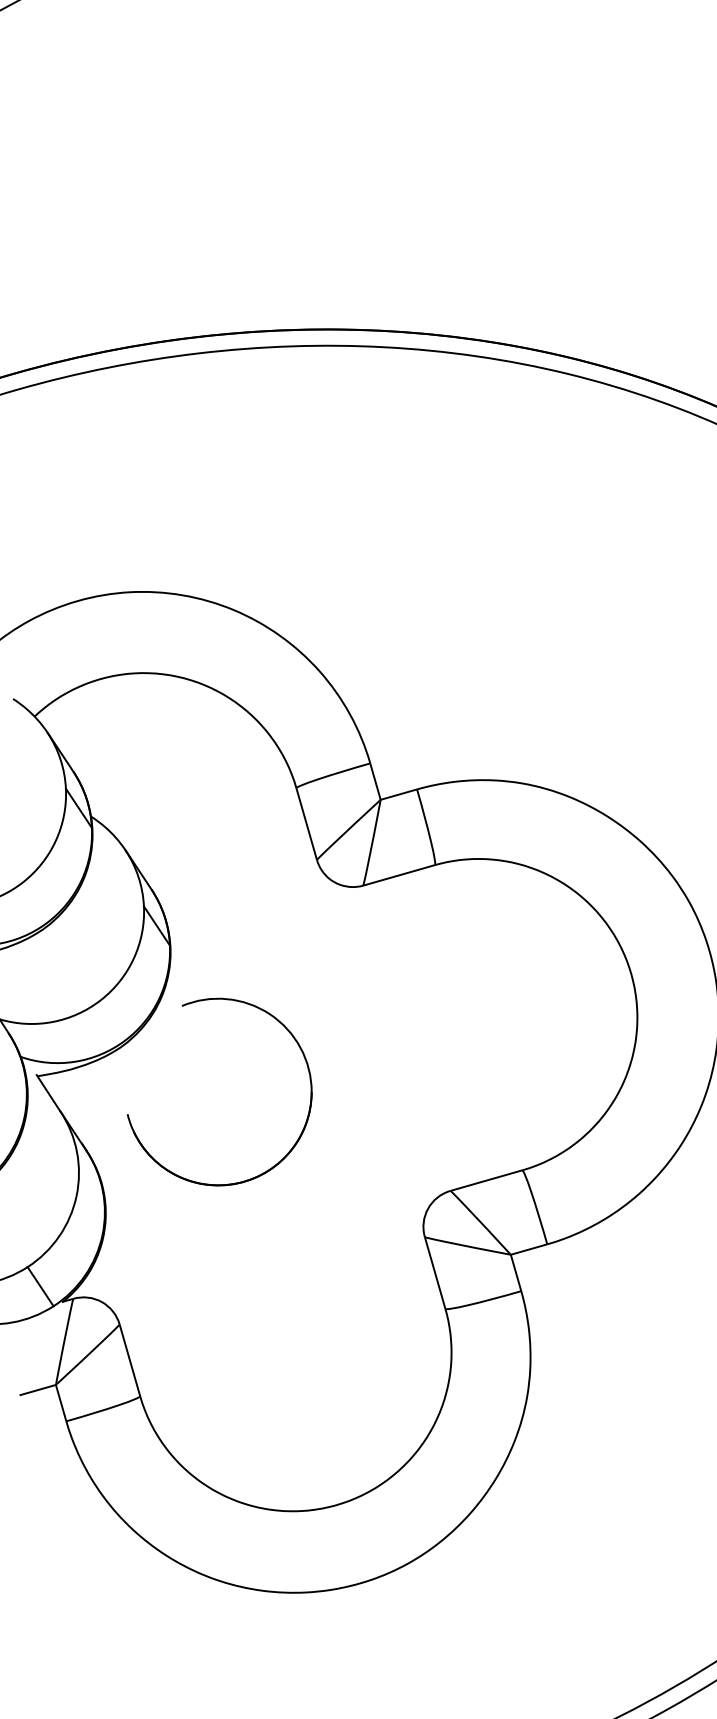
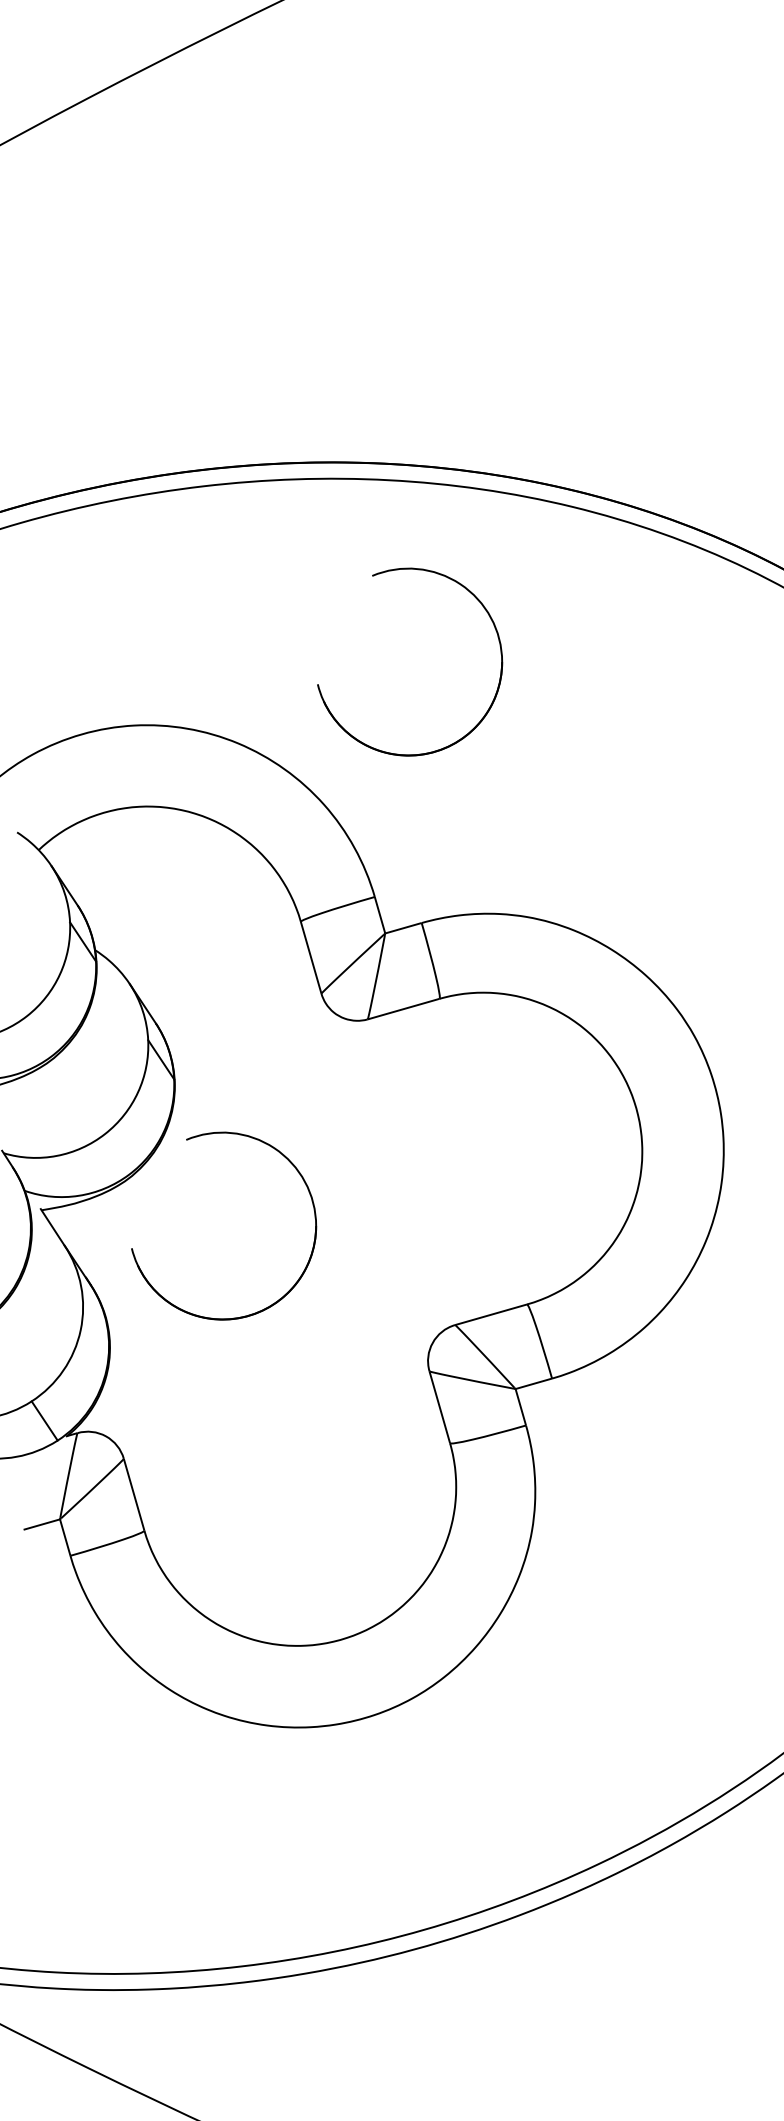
part: (493, 508) -> (498, 641), added

